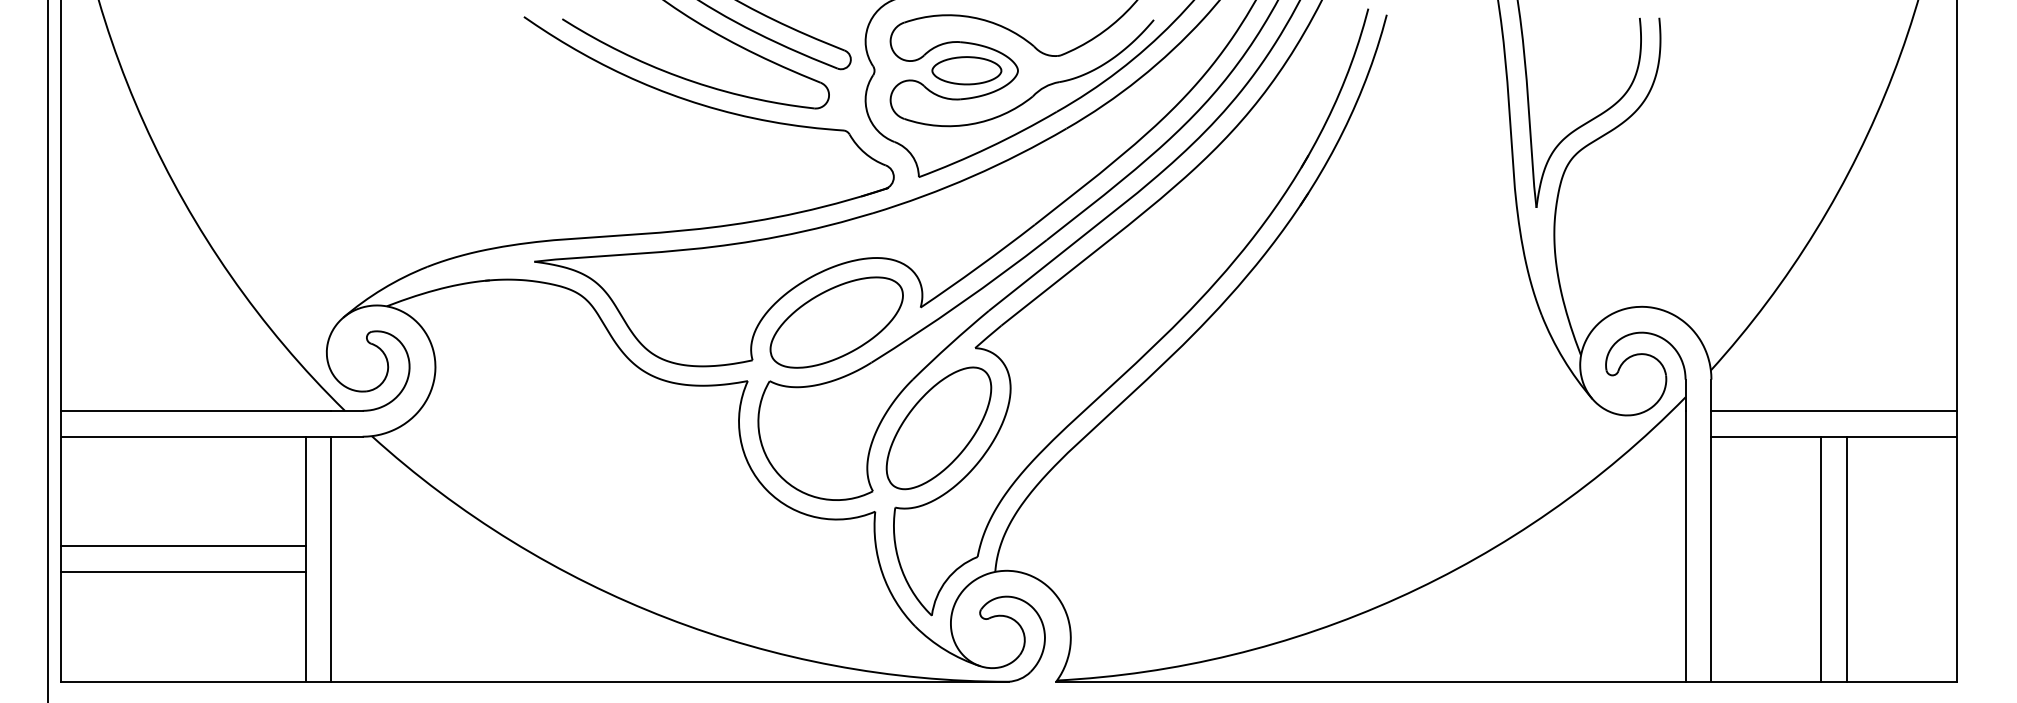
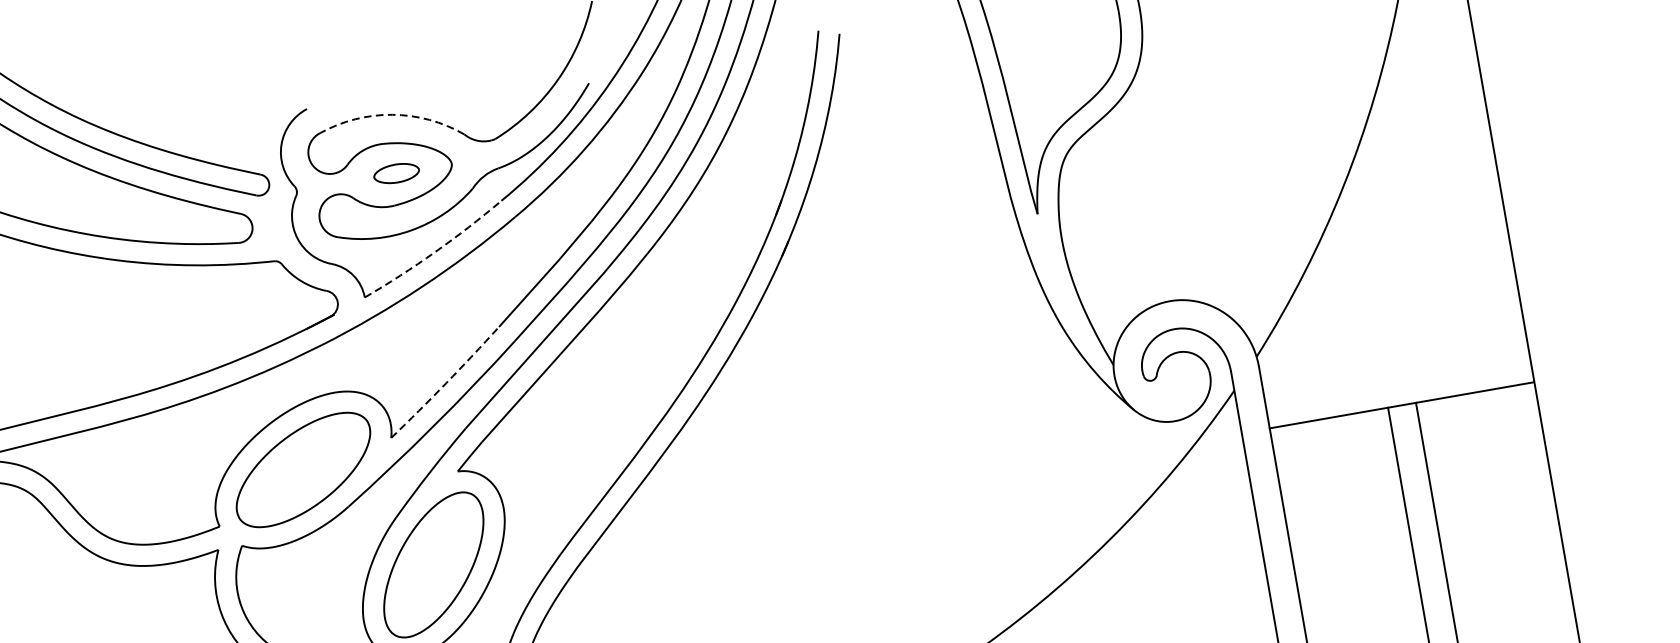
arc: (972, 17) -> (392, 114), solid -> dashed
part: (966, 70) -> (396, 173), size x0.6
arc: (989, 147) -> (435, 252), solid -> dashed
arc: (978, 267) -> (446, 383), solid -> dashed
line: (1833, 410) -> (1396, 377), removed

